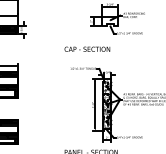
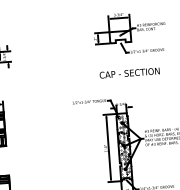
text: (87, 48) -> (129, 72), moved

